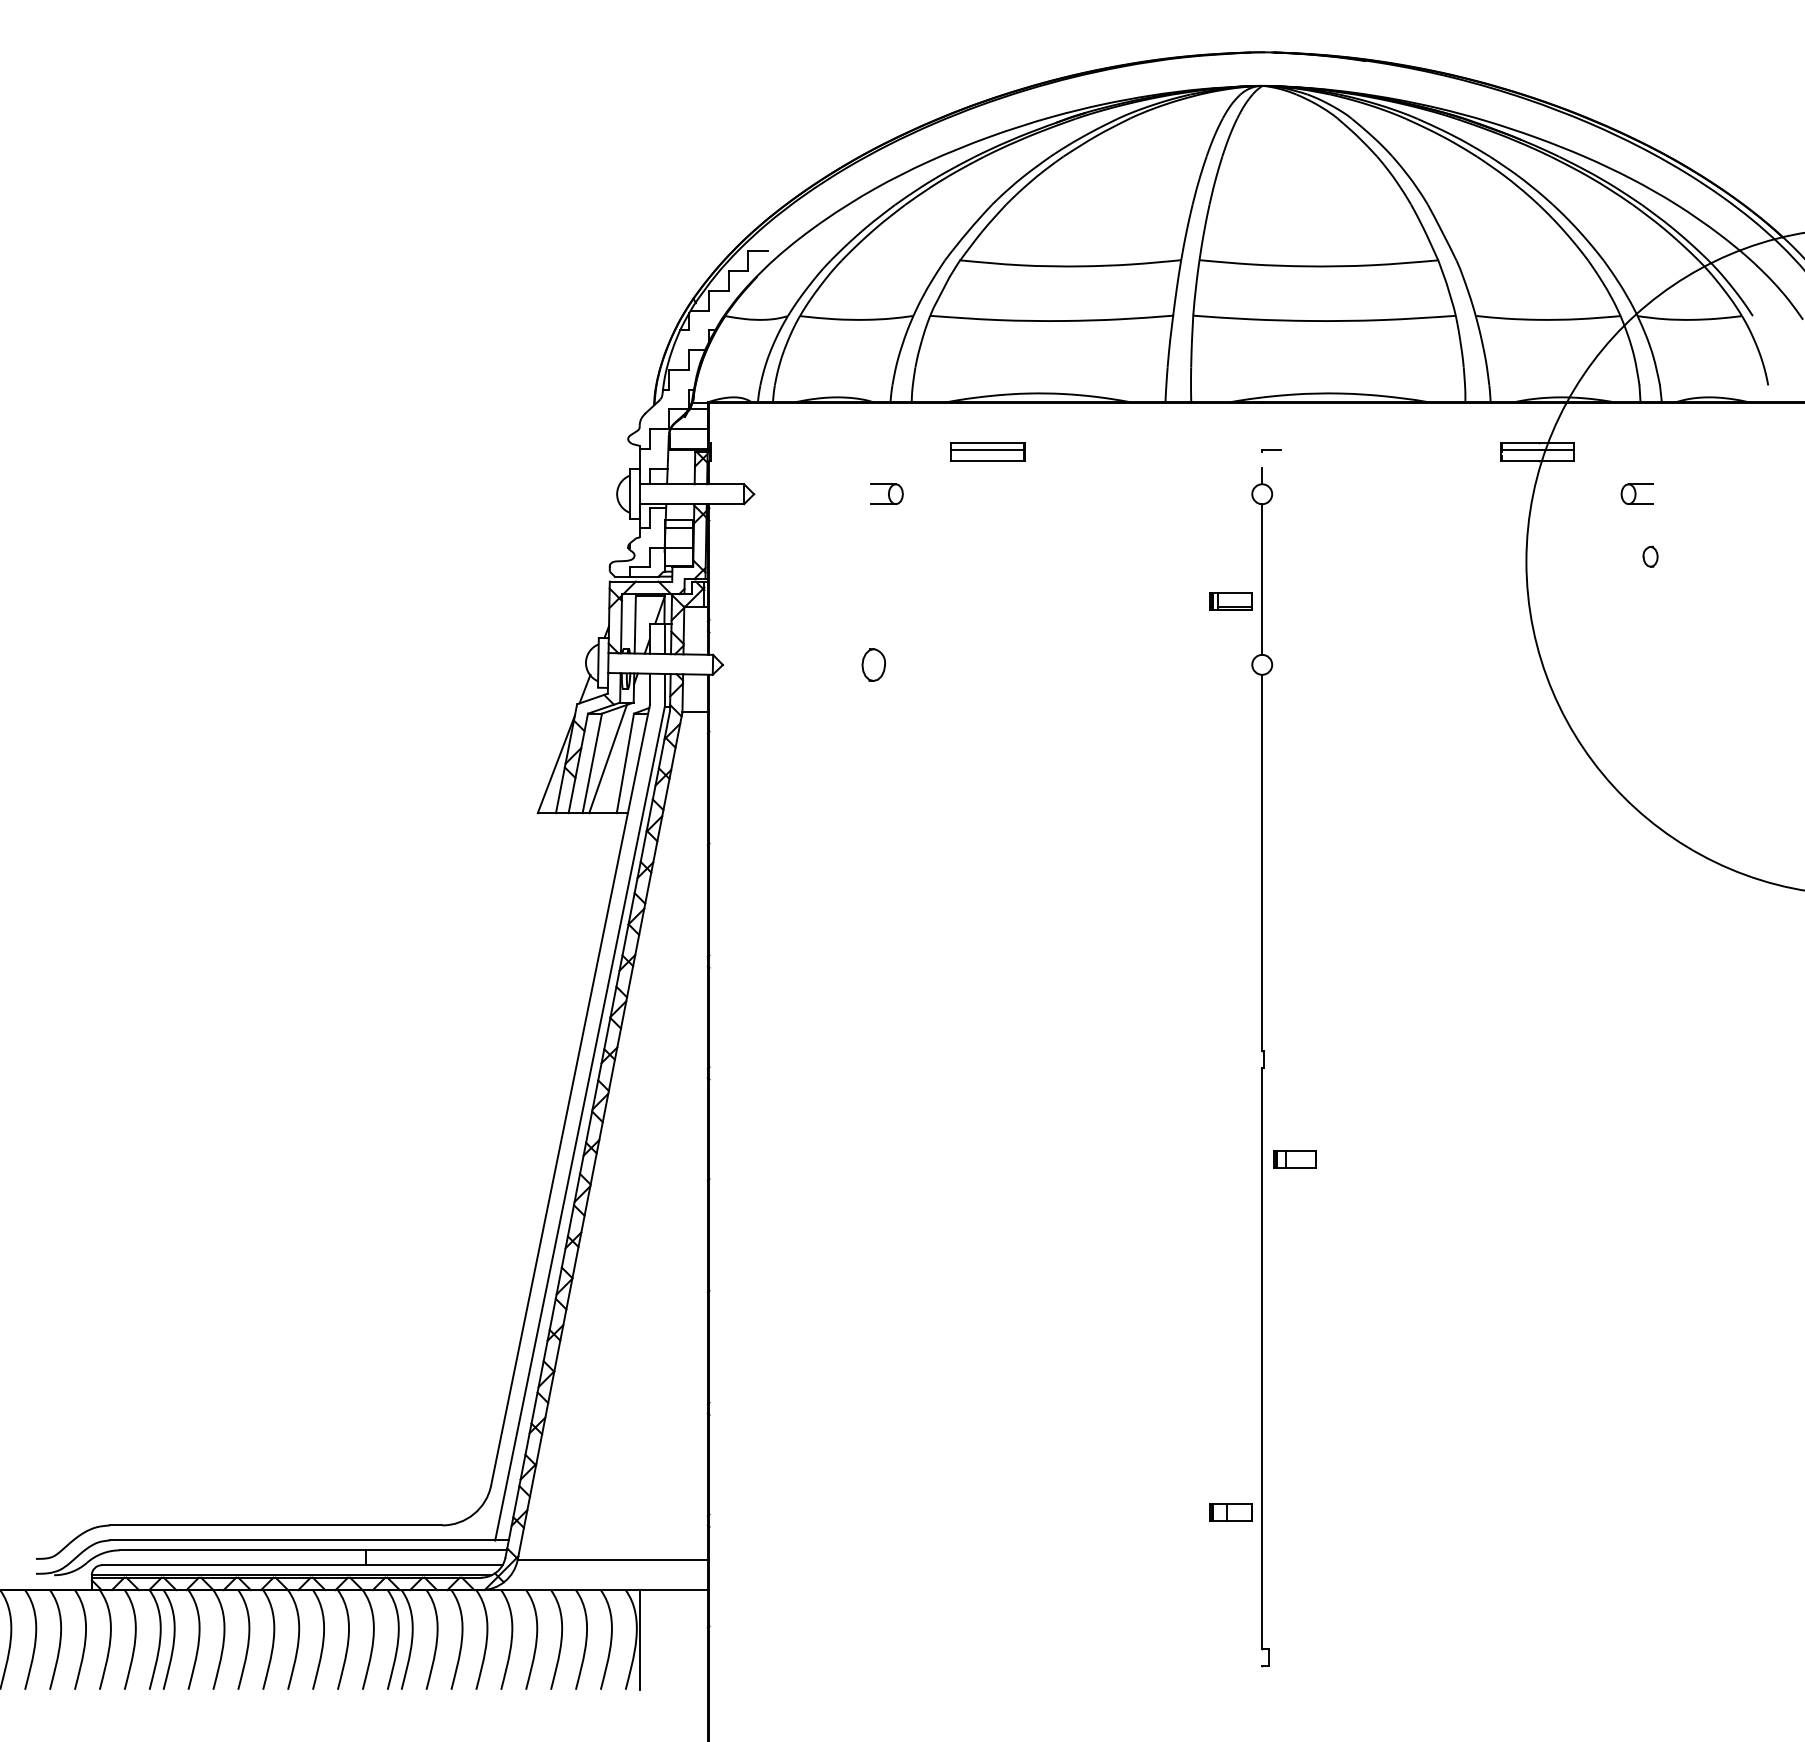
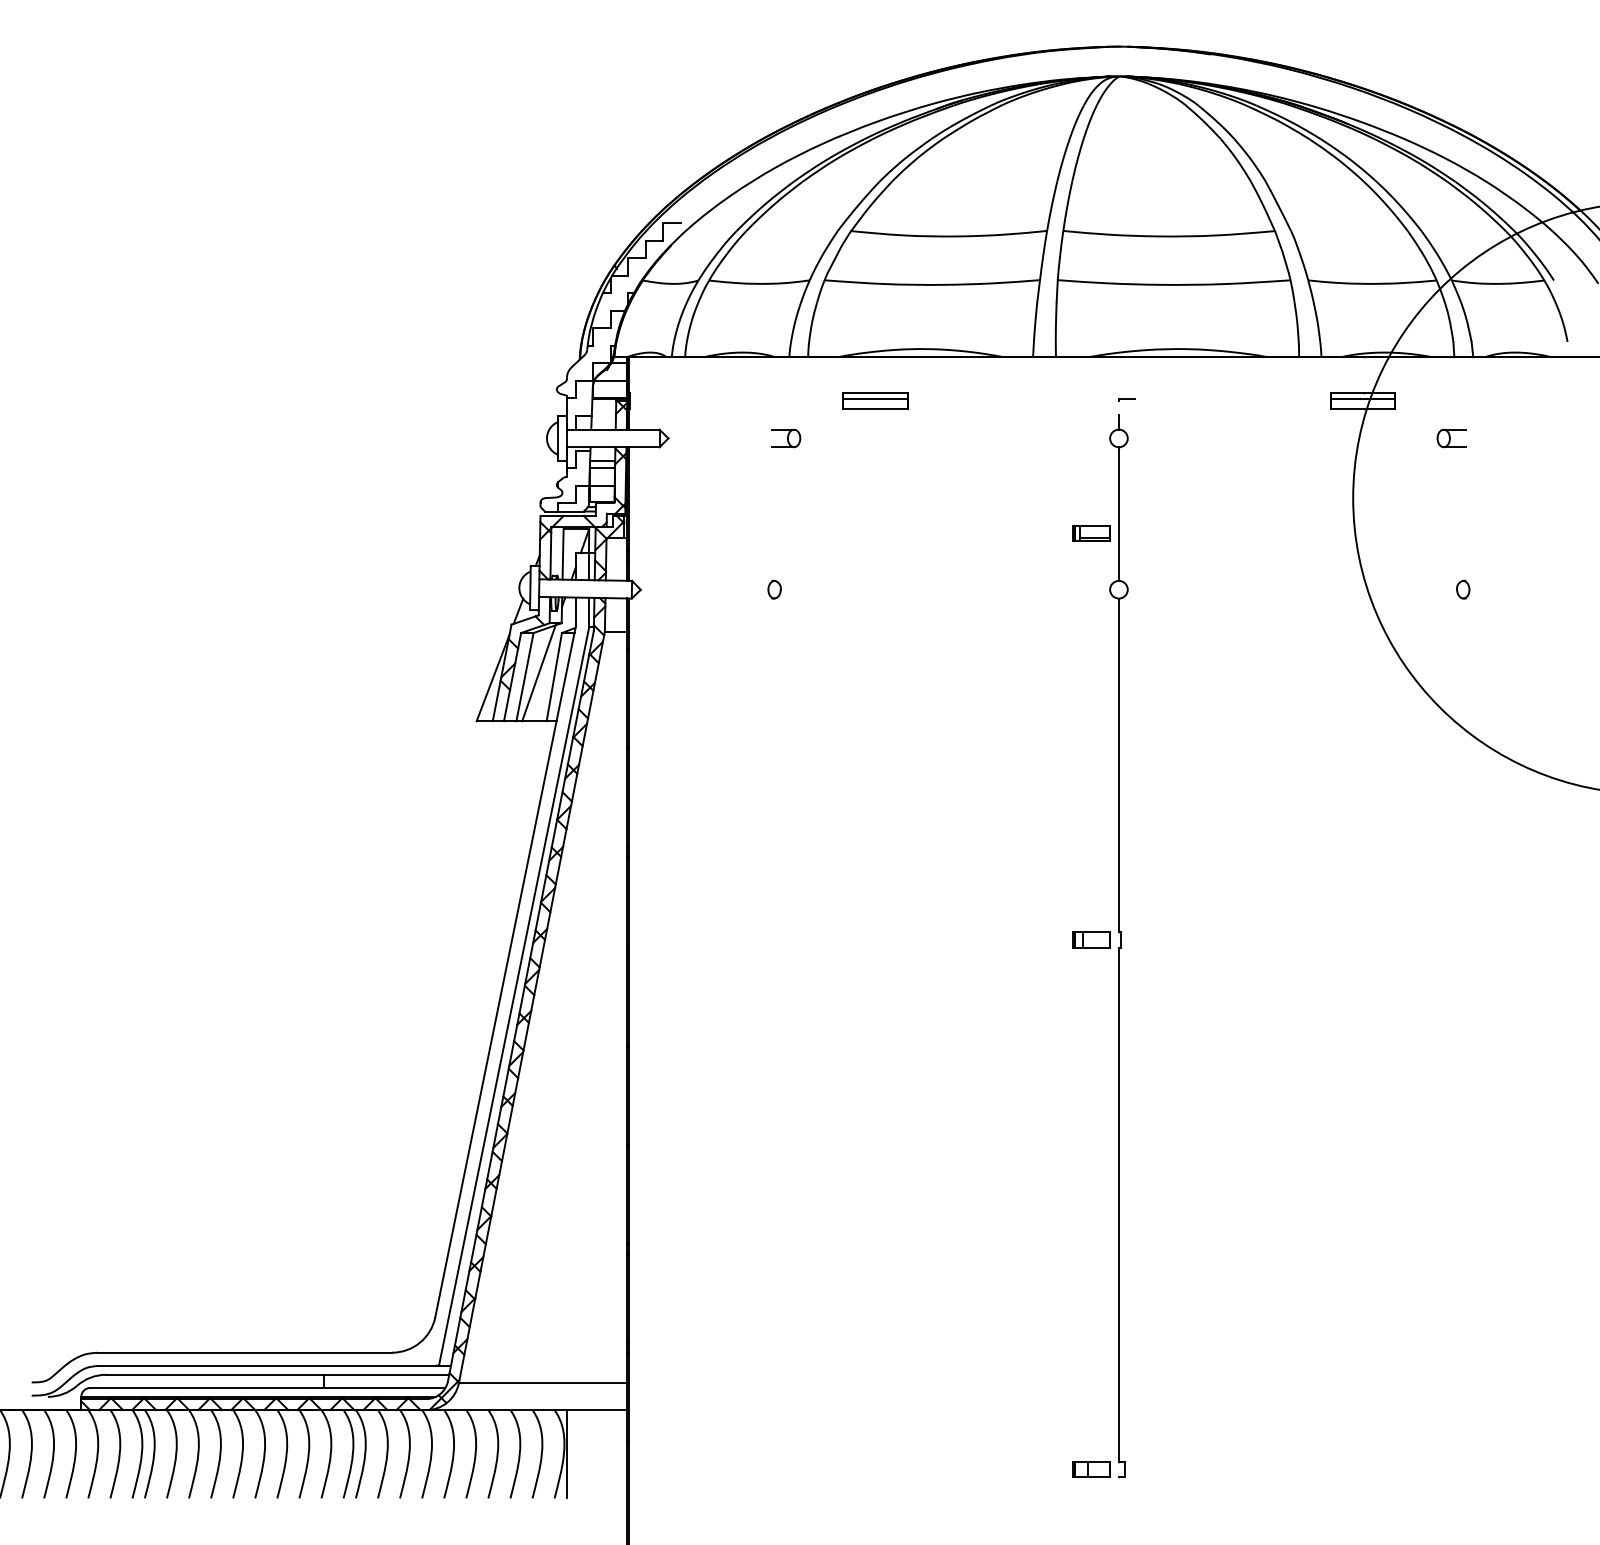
part: (1650, 556) -> (1463, 589), moved
part: (873, 664) -> (774, 589), size x0.62
part: (1294, 1159) -> (1090, 939), moved
part: (1230, 1512) -> (1090, 1469), moved

